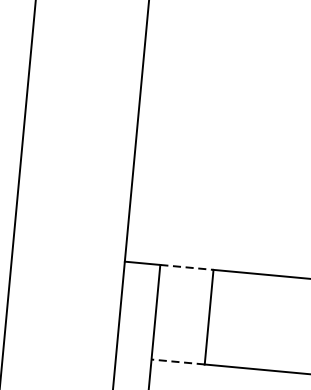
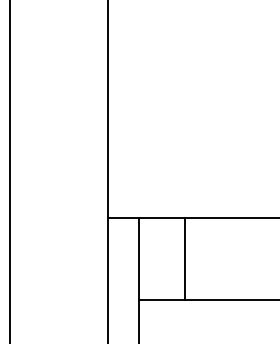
line: (187, 267) -> (162, 217), dashed -> solid
line: (177, 362) -> (161, 300), dashed -> solid

